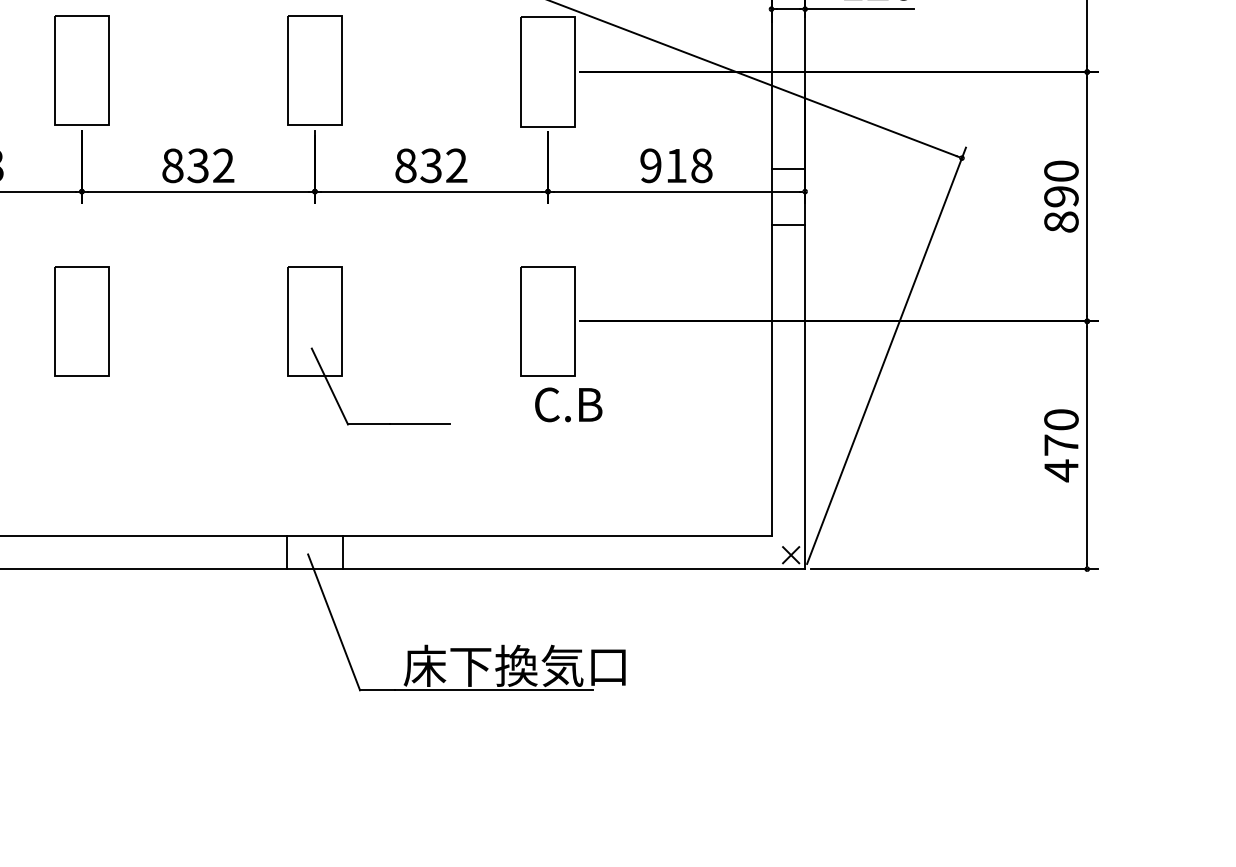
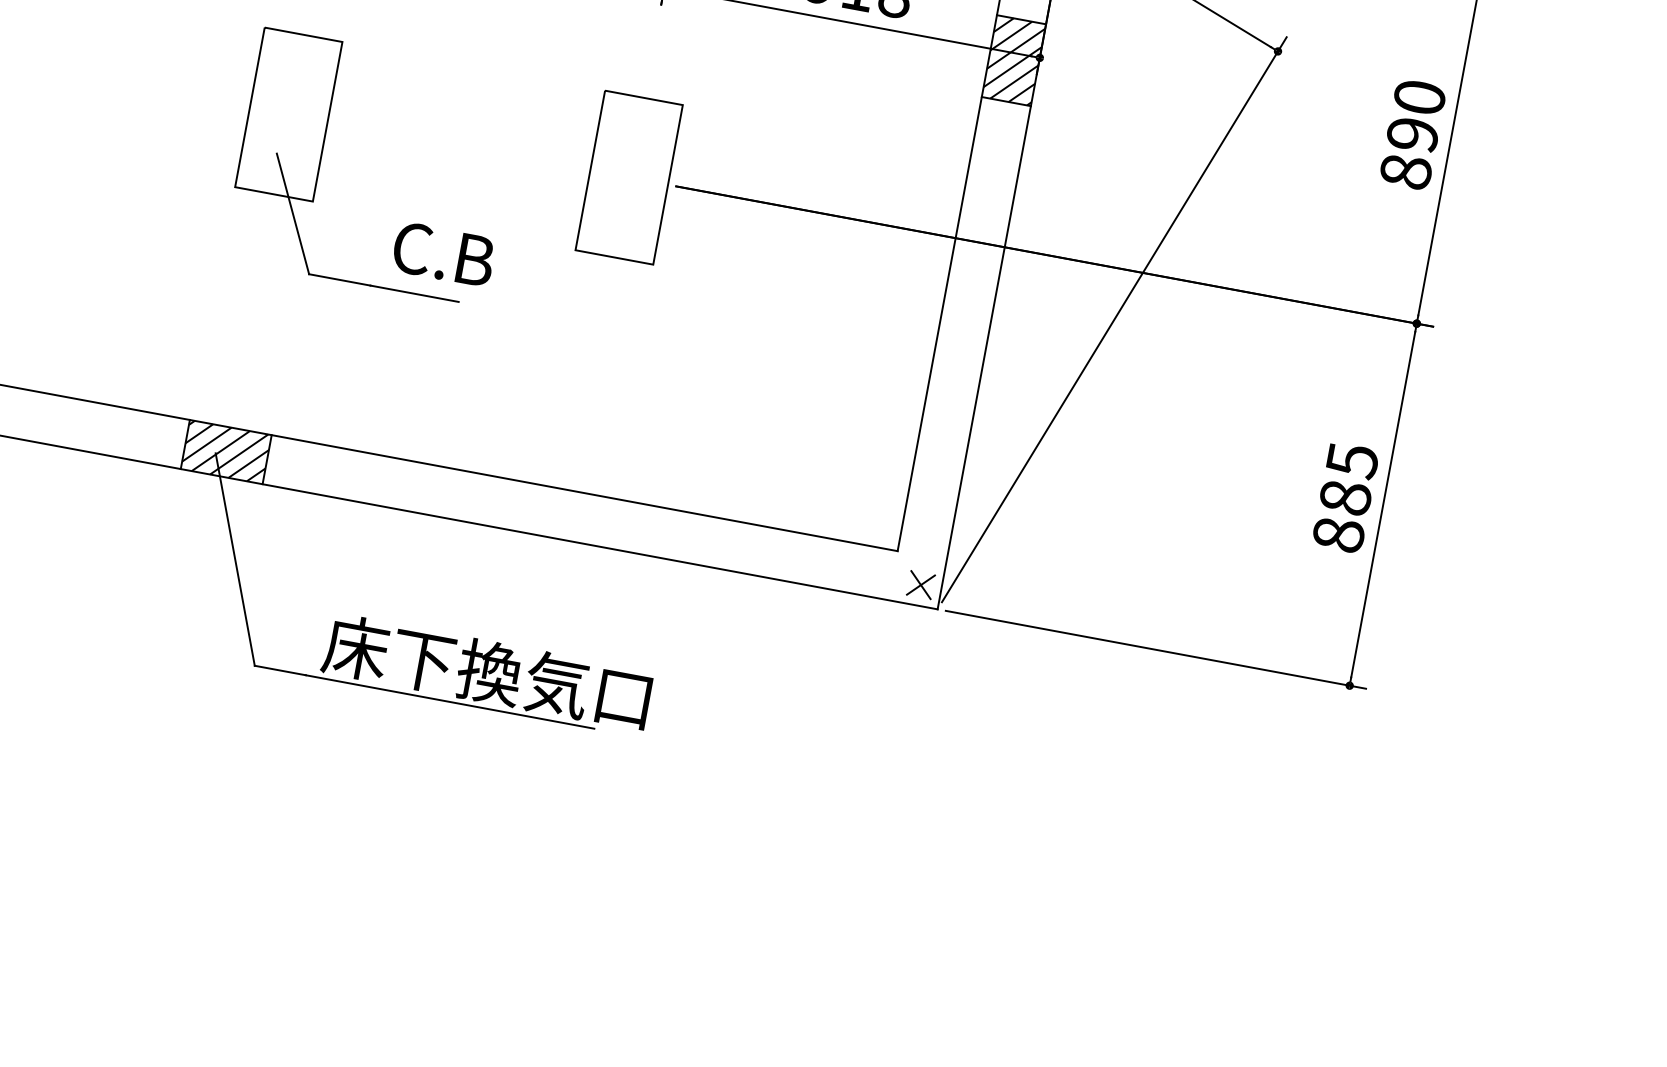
hatch: (788, 196) -> (1014, 60), added
text: (568, 404) -> (443, 253), moved
text: (1061, 445) -> (1345, 498), 470 -> 885
hatch: (314, 552) -> (225, 452), added

